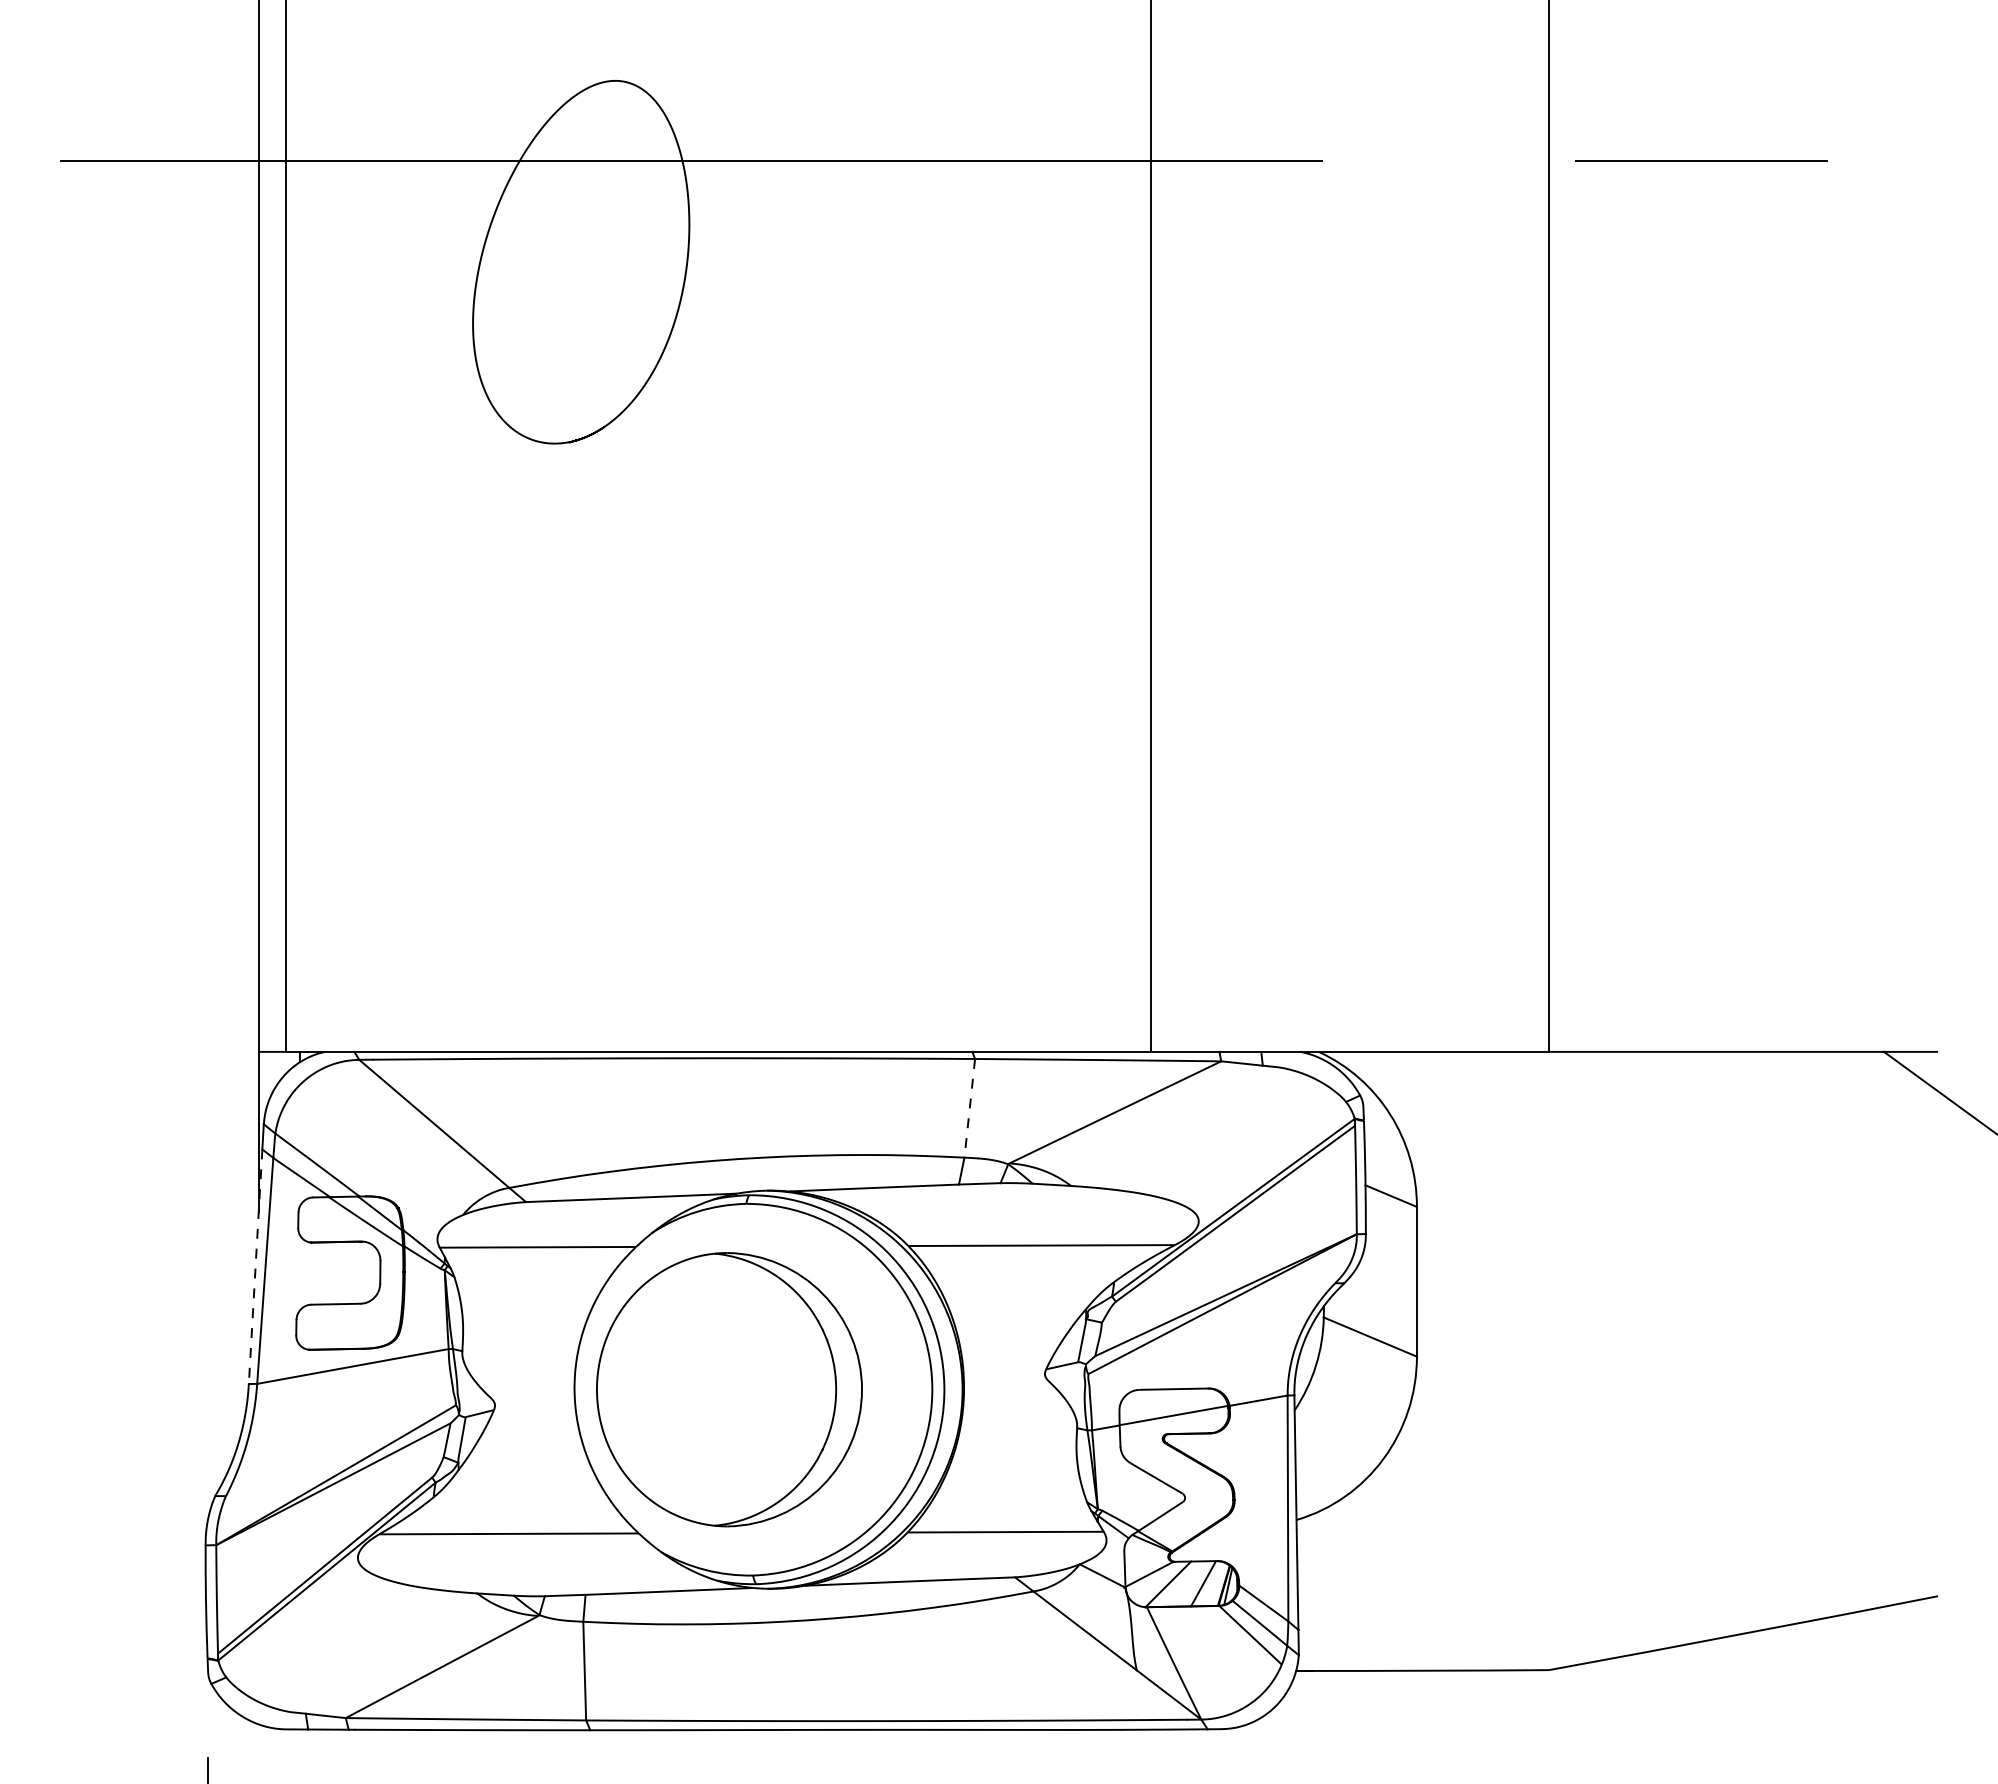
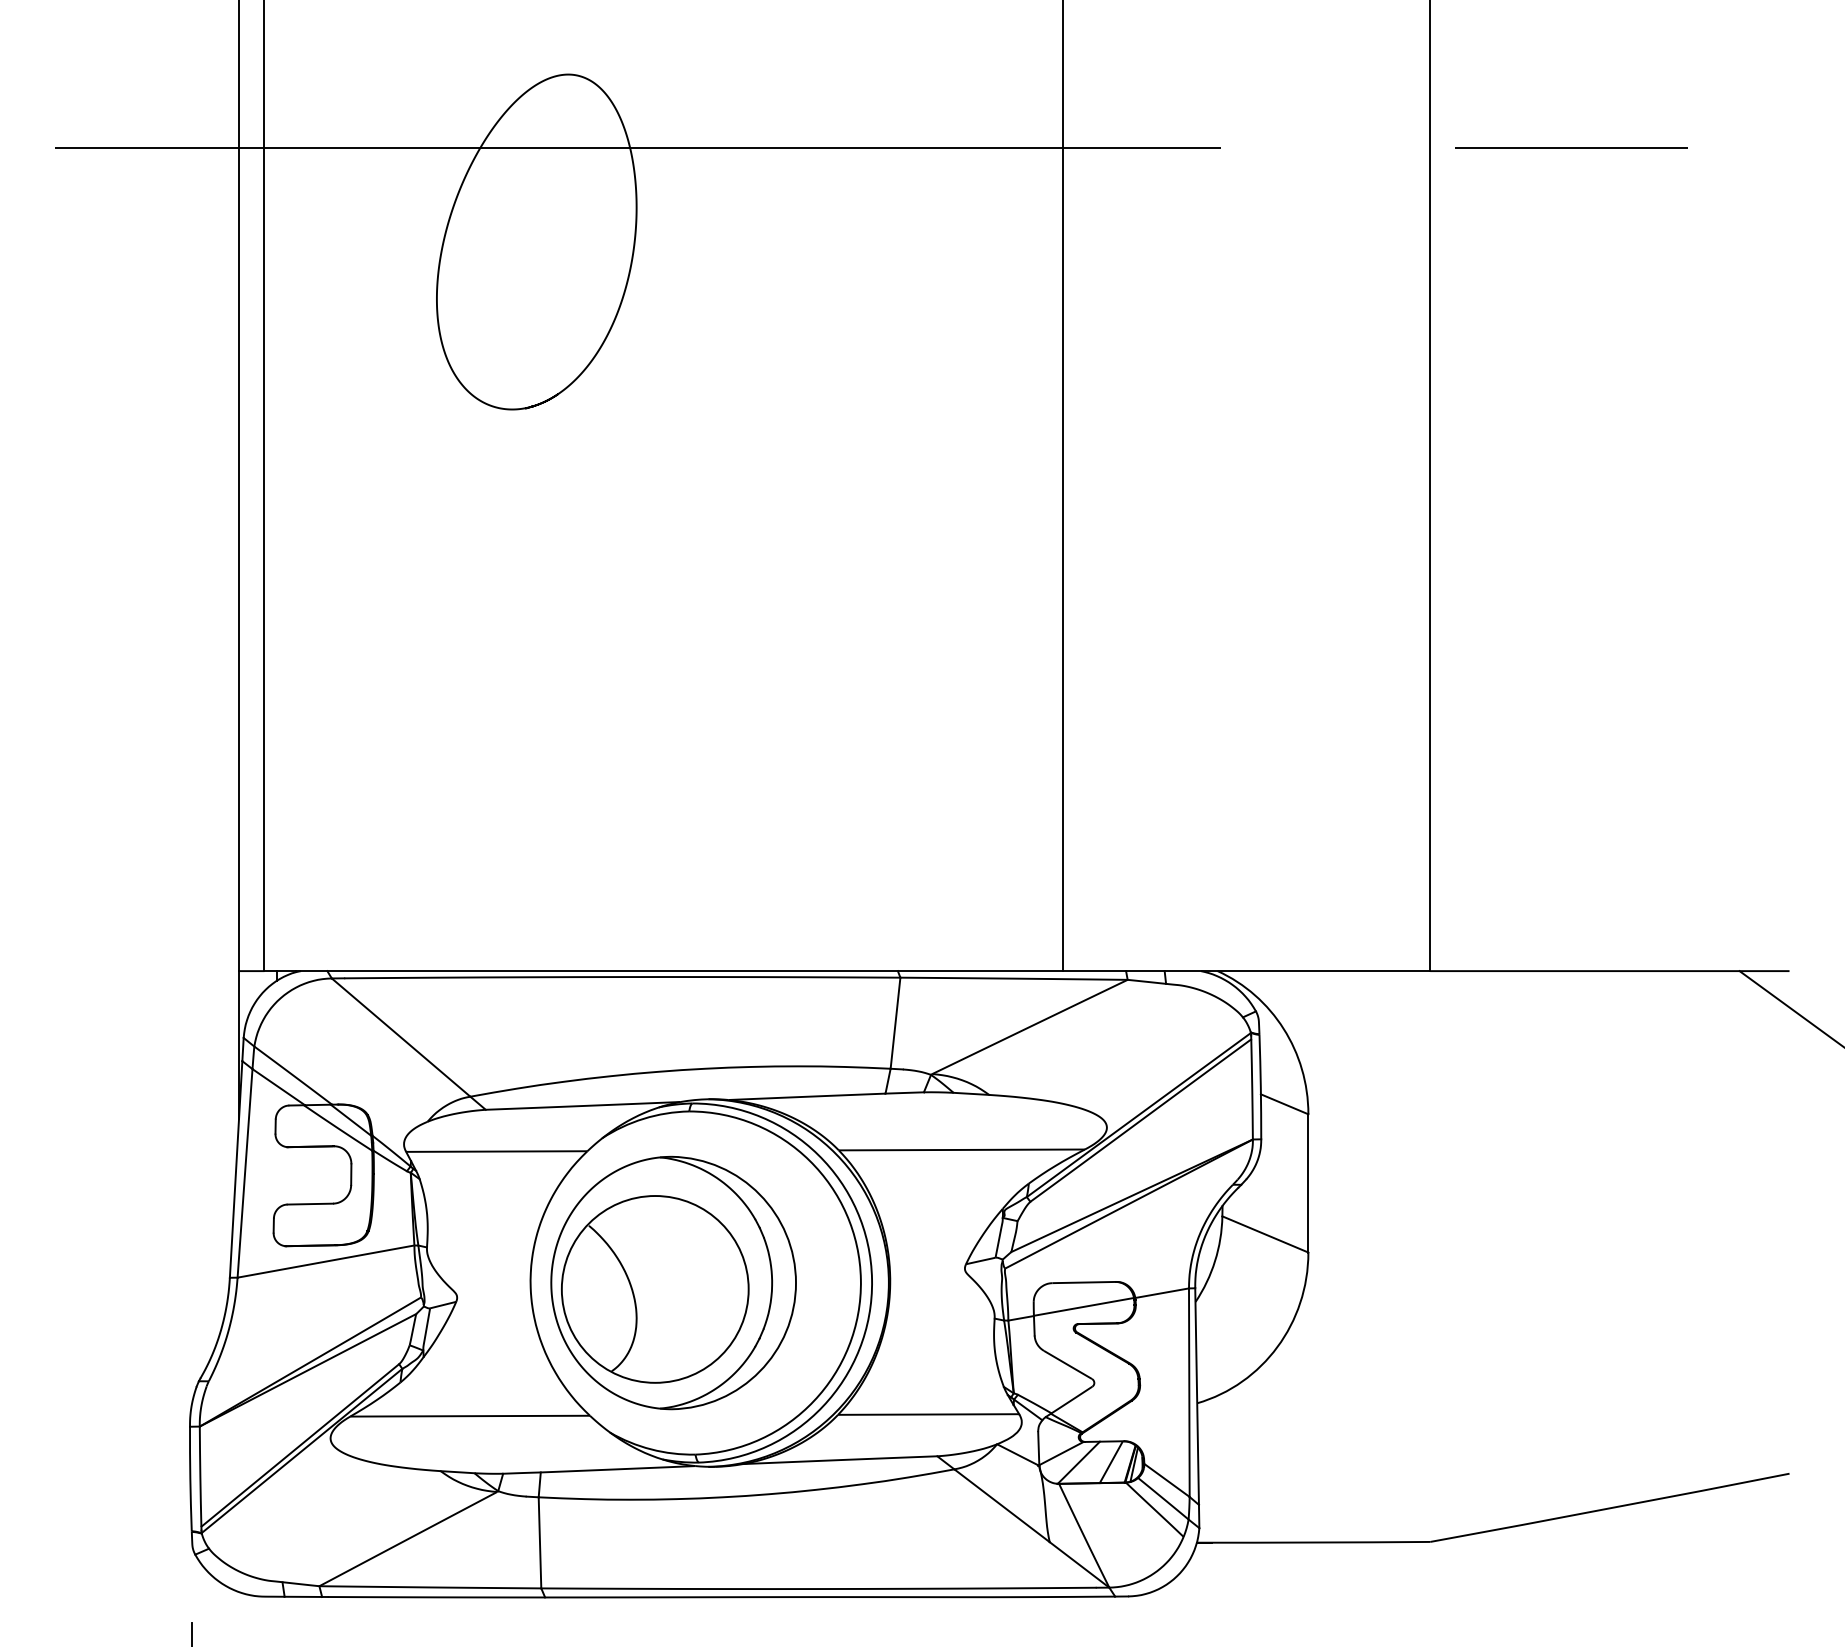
line: (969, 1108) -> (895, 1023), dashed -> solid
line: (255, 1267) -> (236, 1170), dashed -> solid
part: (709, 1396) -> (655, 1289), added

